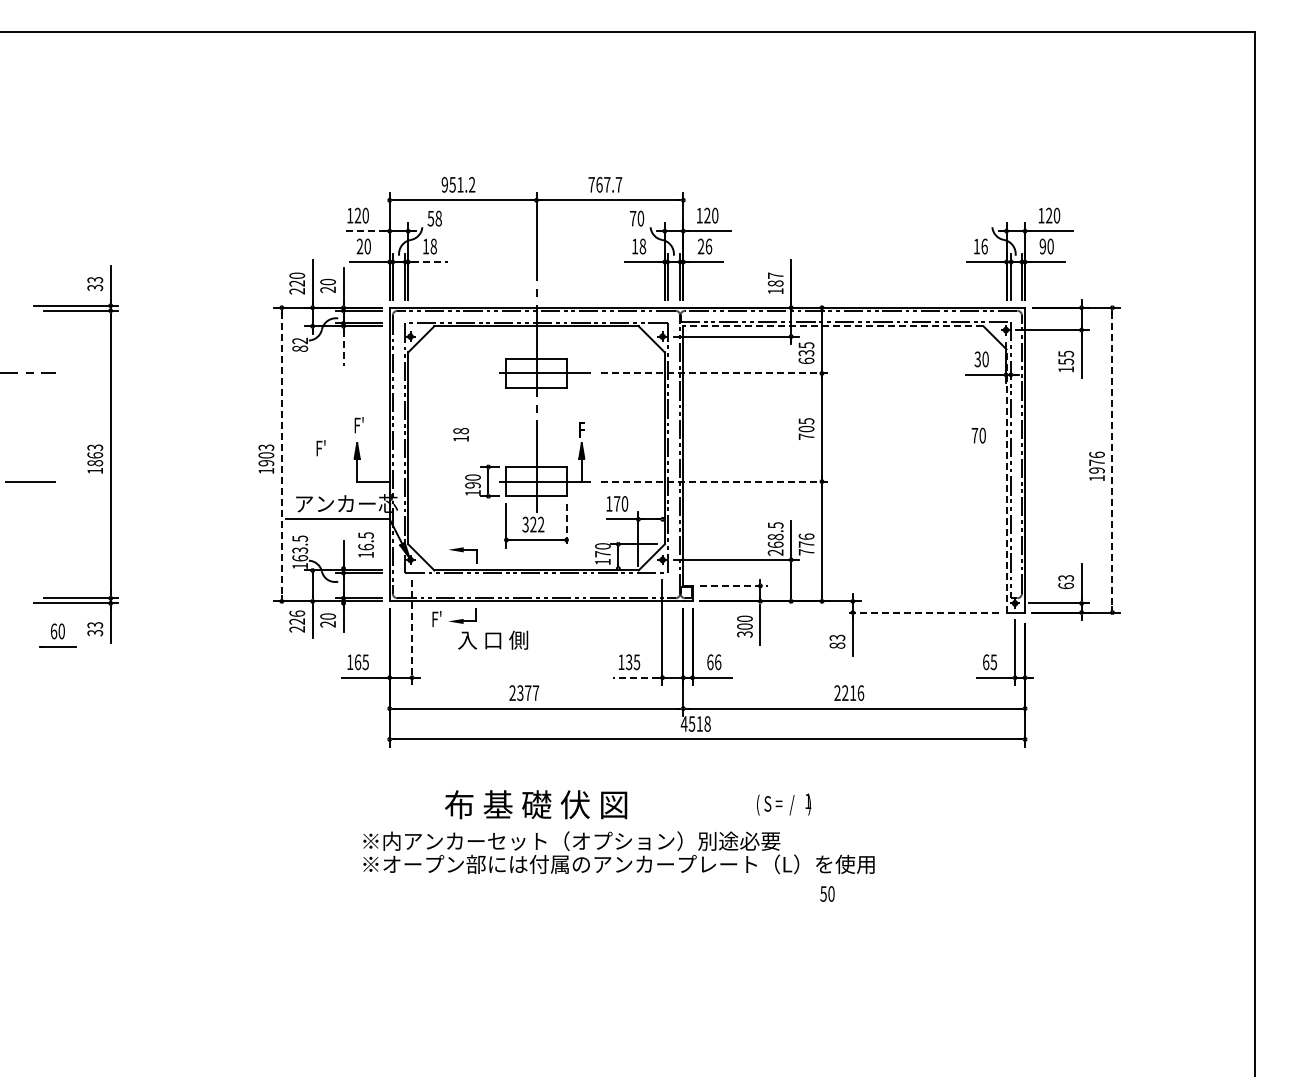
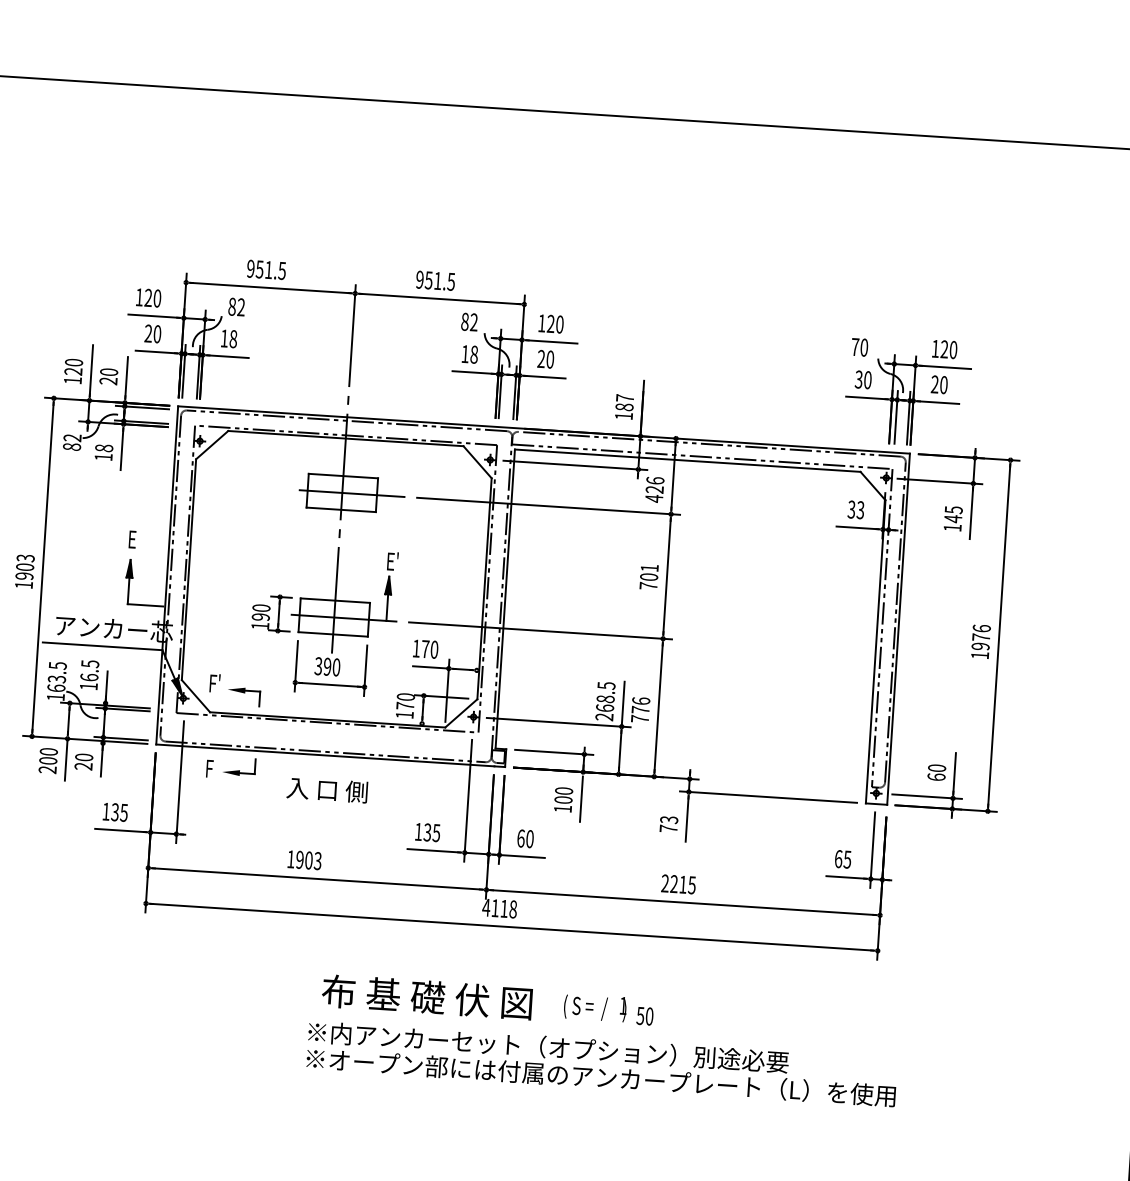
text: (471, 184) -> (281, 270), 951.2 -> 951.5
text: (605, 184) -> (435, 280), 767.7 -> 951.5
text: (434, 218) -> (236, 306), 58 -> 82
text: (636, 218) -> (469, 321), 70 -> 82
line: (363, 231) -> (153, 316), dashed -> solid
text: (708, 246) -> (549, 359), 26 -> 20
text: (980, 246) -> (863, 379), 16 -> 30
text: (1042, 246) -> (934, 384), 90 -> 20
line: (430, 262) -> (228, 357), dashed -> solid
text: (296, 291) -> (72, 380), 220 -> 120
line: (832, 326) -> (686, 460), dashed -> solid
line: (343, 348) -> (121, 449), dashed -> solid
text: (806, 353) -> (654, 490), 635 -> 426
text: (985, 359) -> (860, 510), 30 -> 33
text: (1066, 361) -> (953, 518), 155 -> 145
line: (716, 373) -> (549, 506), dashed -> solid
text: (806, 421) -> (649, 568), 705 -> 701
text: (358, 425) -> (133, 539), F' -> E
text: (583, 429) -> (392, 561), F -> E'
text: (460, 434) -> (103, 452), moved
text: (978, 435) -> (859, 347), moved
text: (320, 448) -> (214, 683), moved
line: (281, 454) -> (42, 567), dashed -> solid
line: (1112, 460) -> (999, 636), dashed -> solid
line: (716, 481) -> (541, 630), dashed -> solid
line: (1006, 481) -> (875, 652), dashed -> solid
text: (537, 524) -> (332, 666), 322 -> 390
line: (566, 525) -> (365, 670), dashed -> solid
text: (365, 544) -> (88, 674), moved
text: (1065, 578) -> (936, 768), 63 -> 60
line: (734, 585) -> (554, 751), dashed -> solid
line: (922, 612) -> (769, 797), dashed -> solid
text: (297, 617) -> (48, 756), 226 -> 200
text: (436, 619) -> (208, 768), F' -> F
line: (412, 632) -> (180, 782), dashed -> solid
text: (744, 634) -> (562, 809), 300 -> 100
text: (493, 639) -> (327, 789), moved
text: (837, 645) -> (668, 828), 83 -> 73
text: (718, 661) -> (530, 838), 66 -> 60
text: (357, 662) -> (114, 812), 165 -> 135
line: (635, 677) -> (433, 850), dashed -> solid
text: (860, 692) -> (691, 884), 2216 -> 2215
text: (524, 693) -> (304, 860), 2377 -> 1903
text: (691, 723) -> (494, 907), 4518 -> 4118
text: (536, 804) -> (427, 996), moved
text: (618, 852) -> (601, 1063), moved
text: (827, 893) -> (645, 1015), moved

